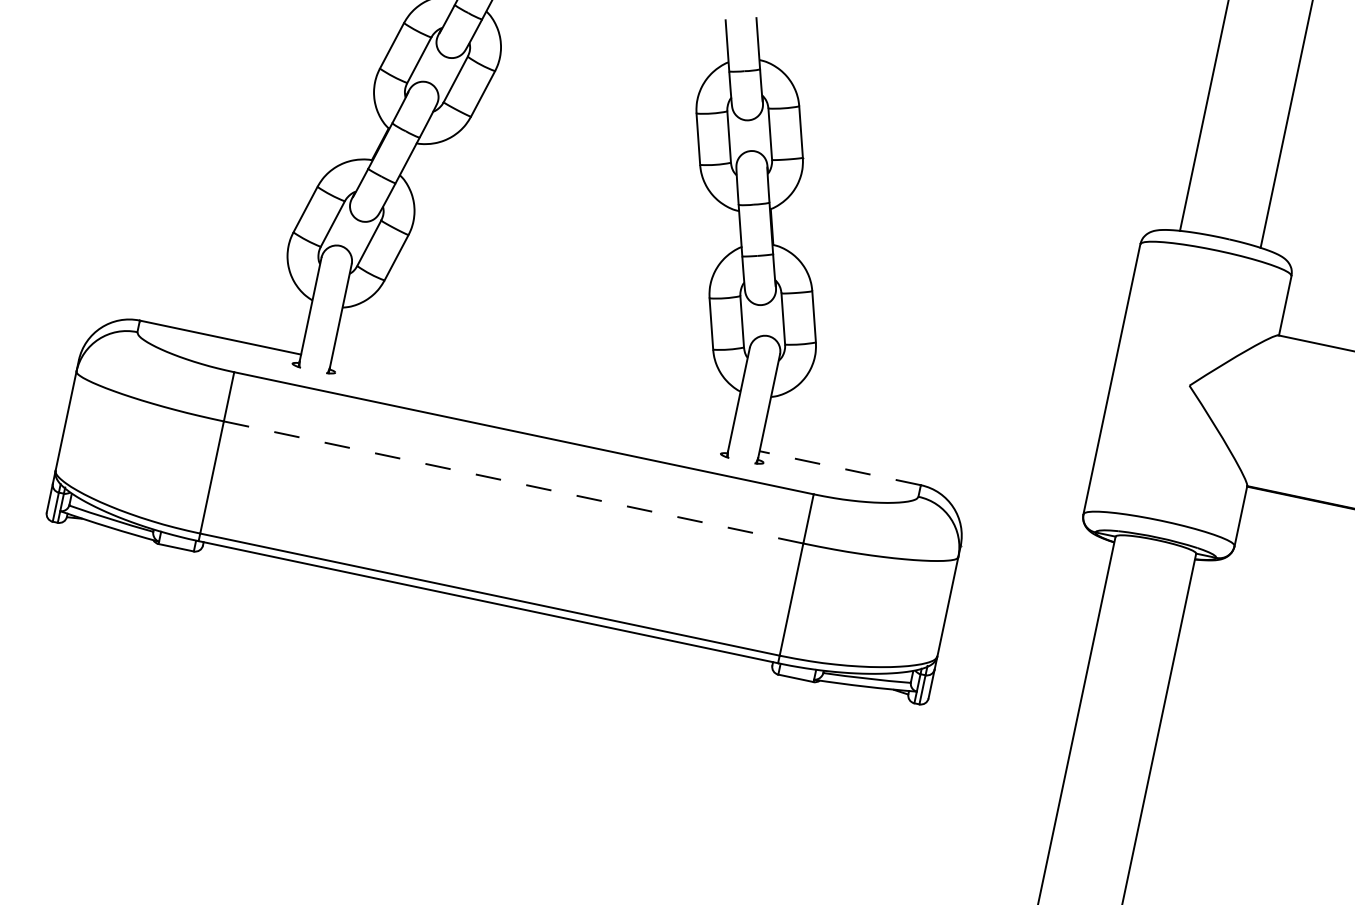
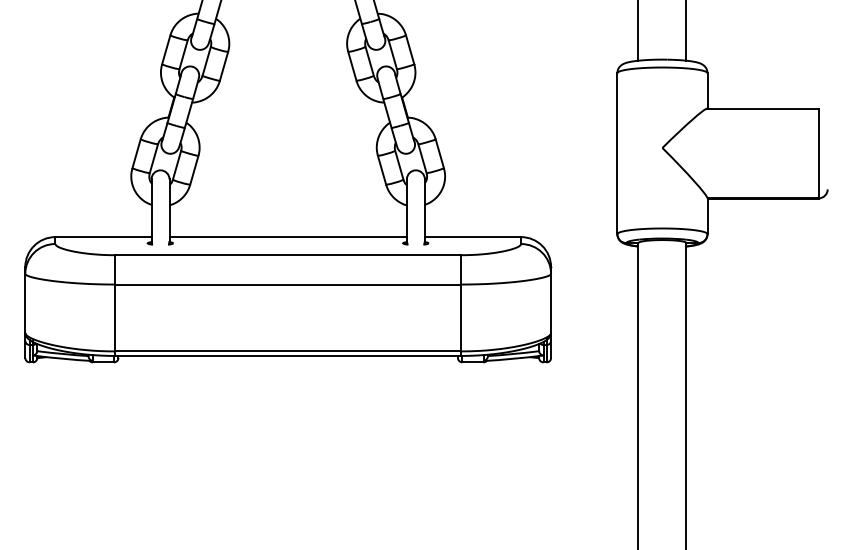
line: (529, 403) -> (287, 237), added
line: (839, 468) -> (472, 237), dashed -> solid
line: (514, 482) -> (288, 284), dashed -> solid

